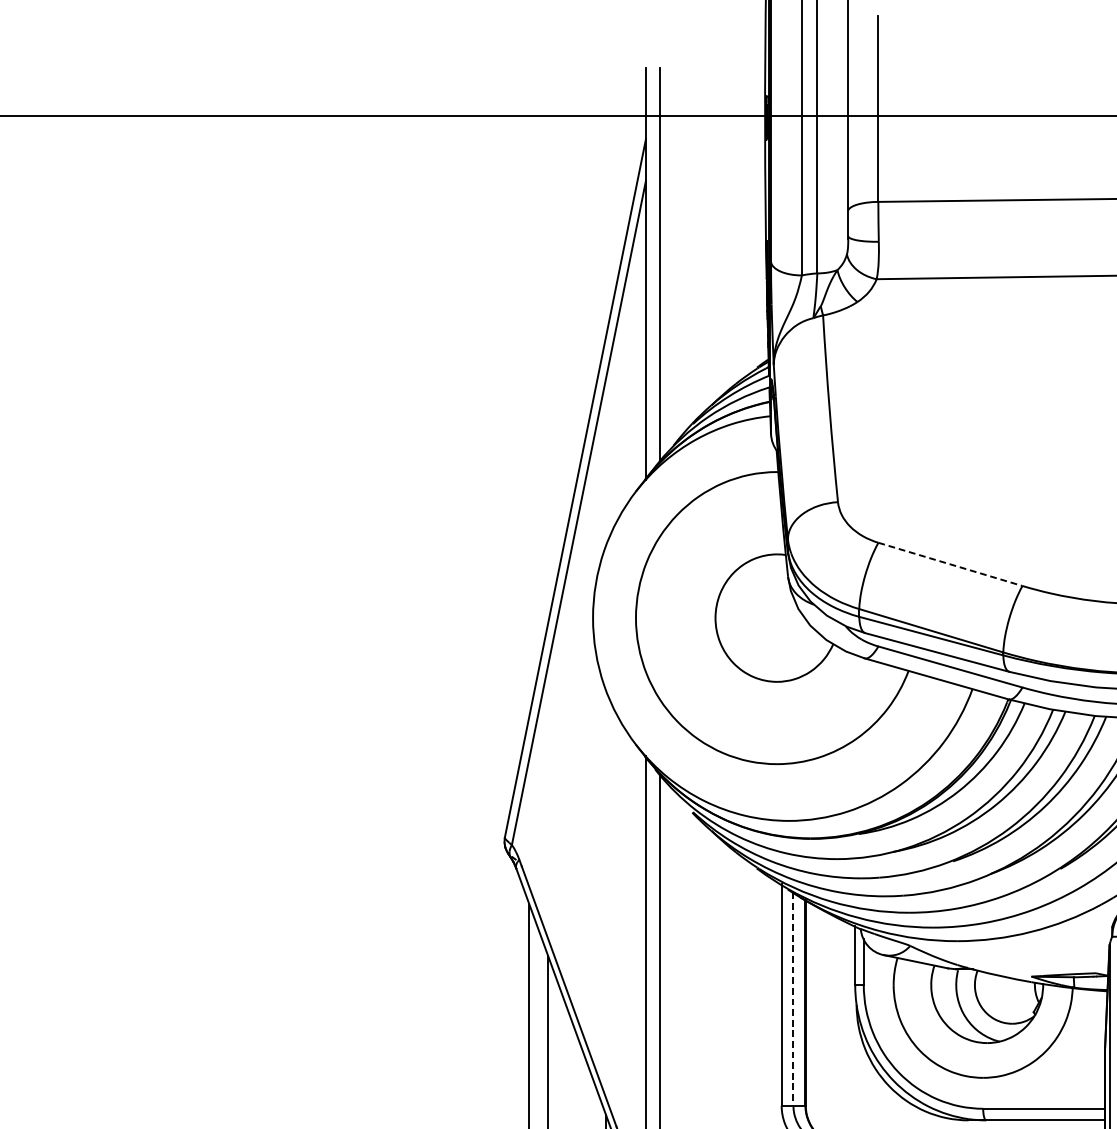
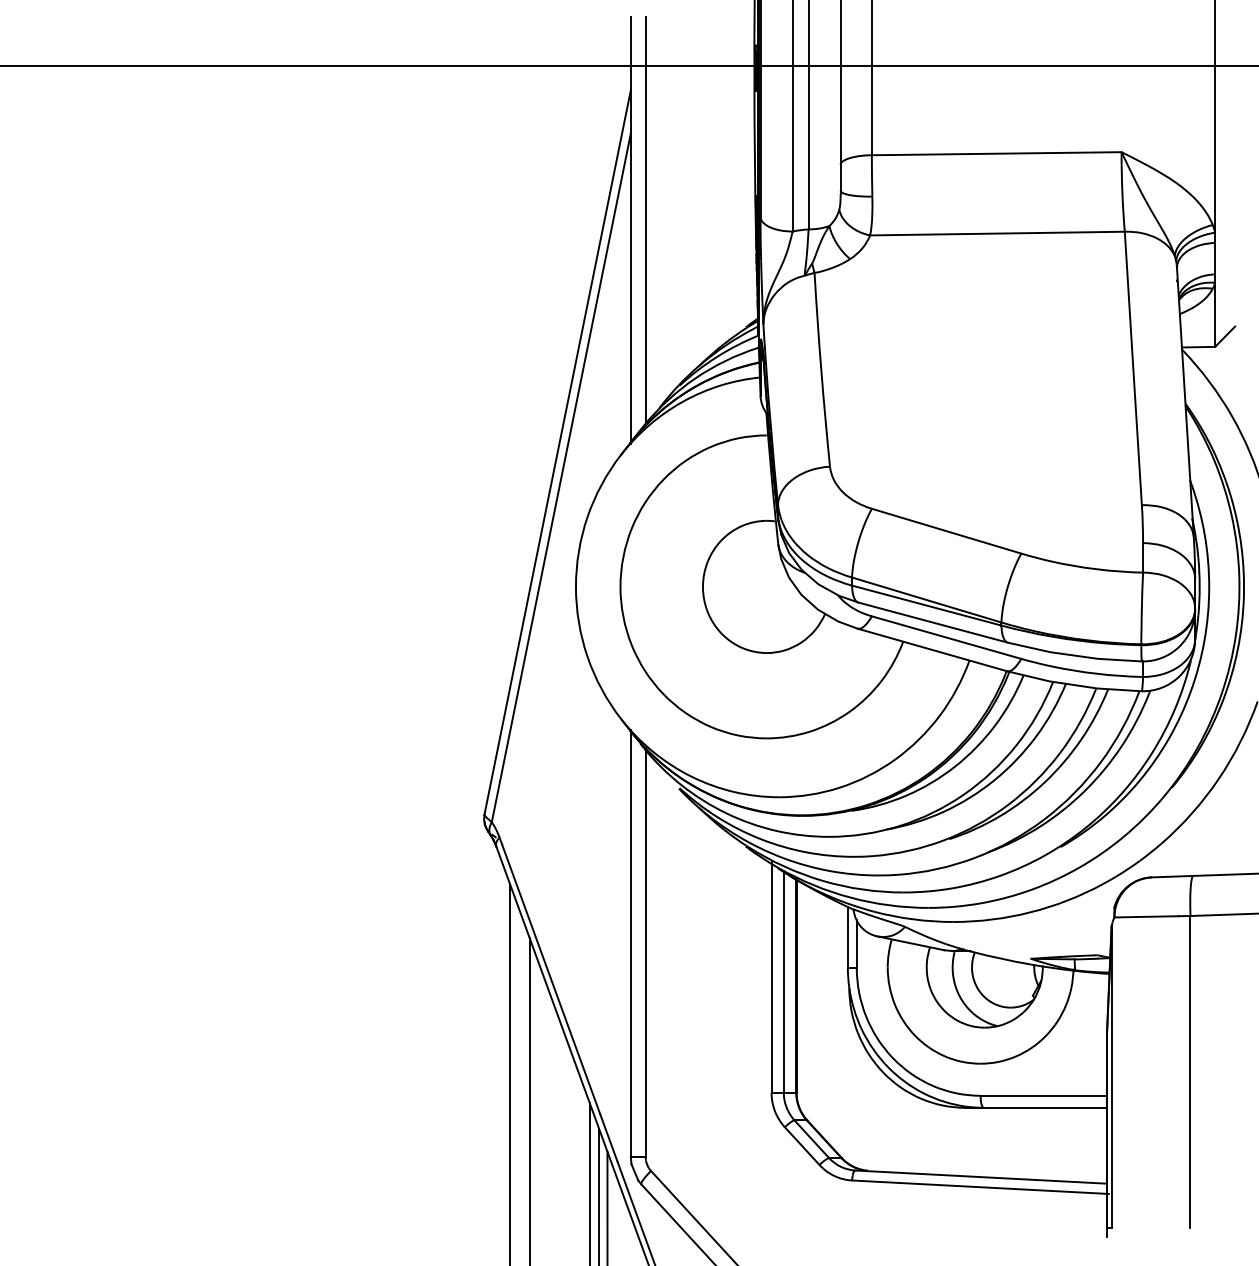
line: (950, 564) -> (946, 531), dashed -> solid
line: (793, 999) -> (783, 982), dashed -> solid

